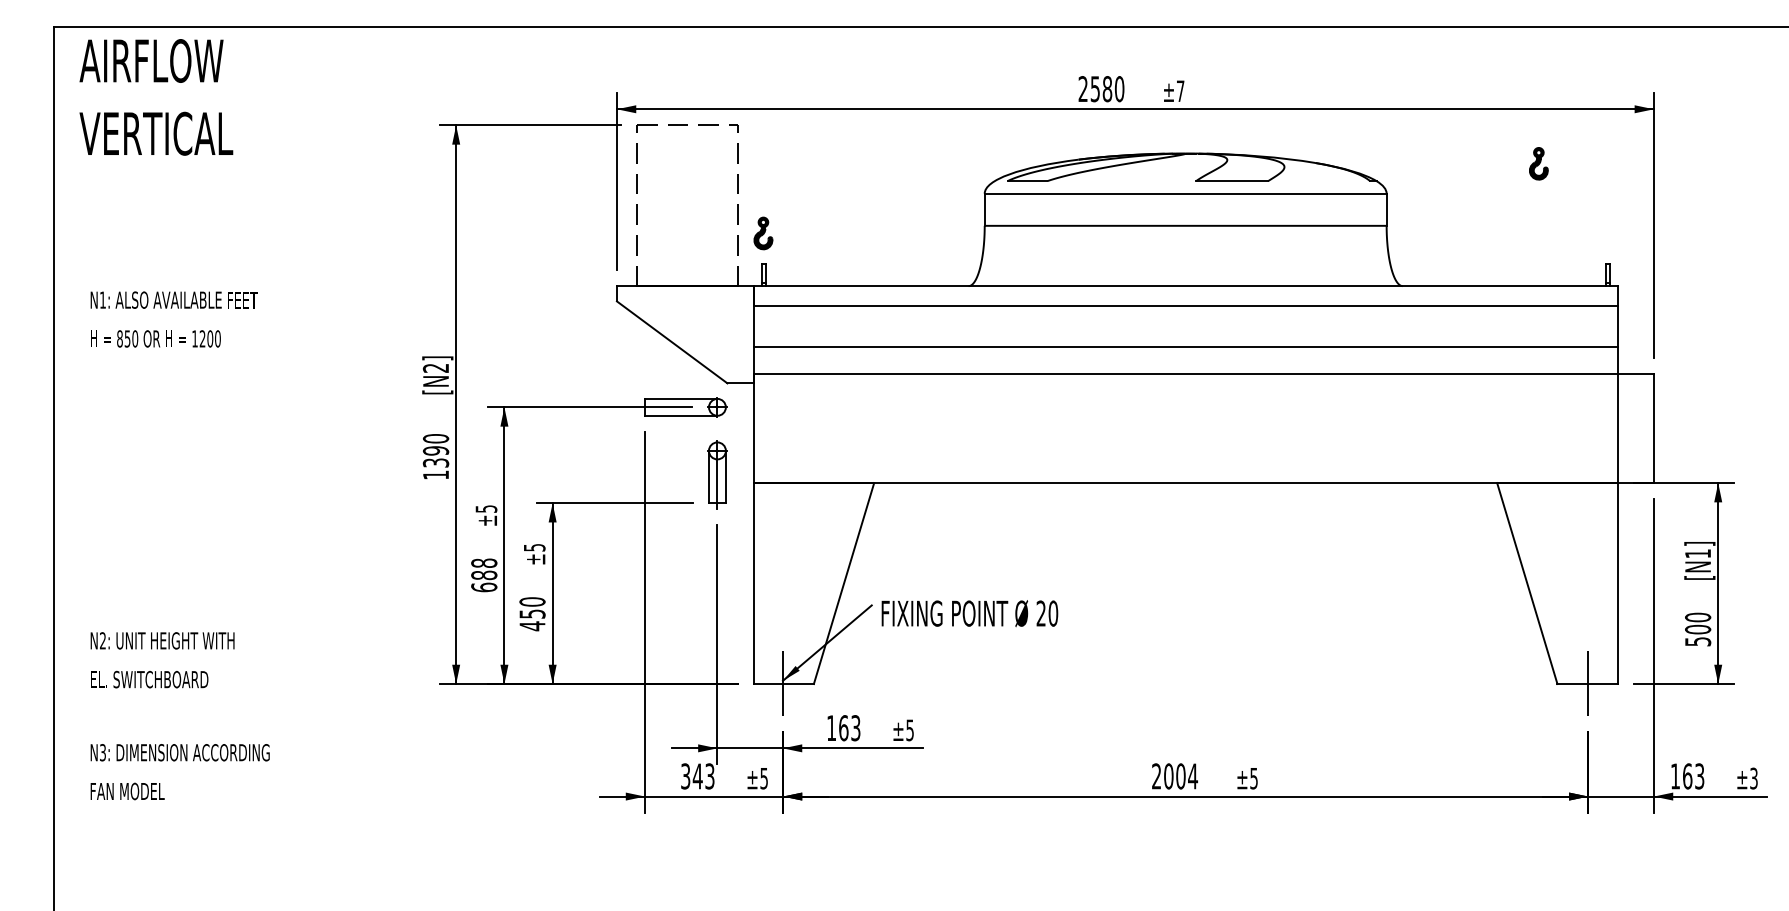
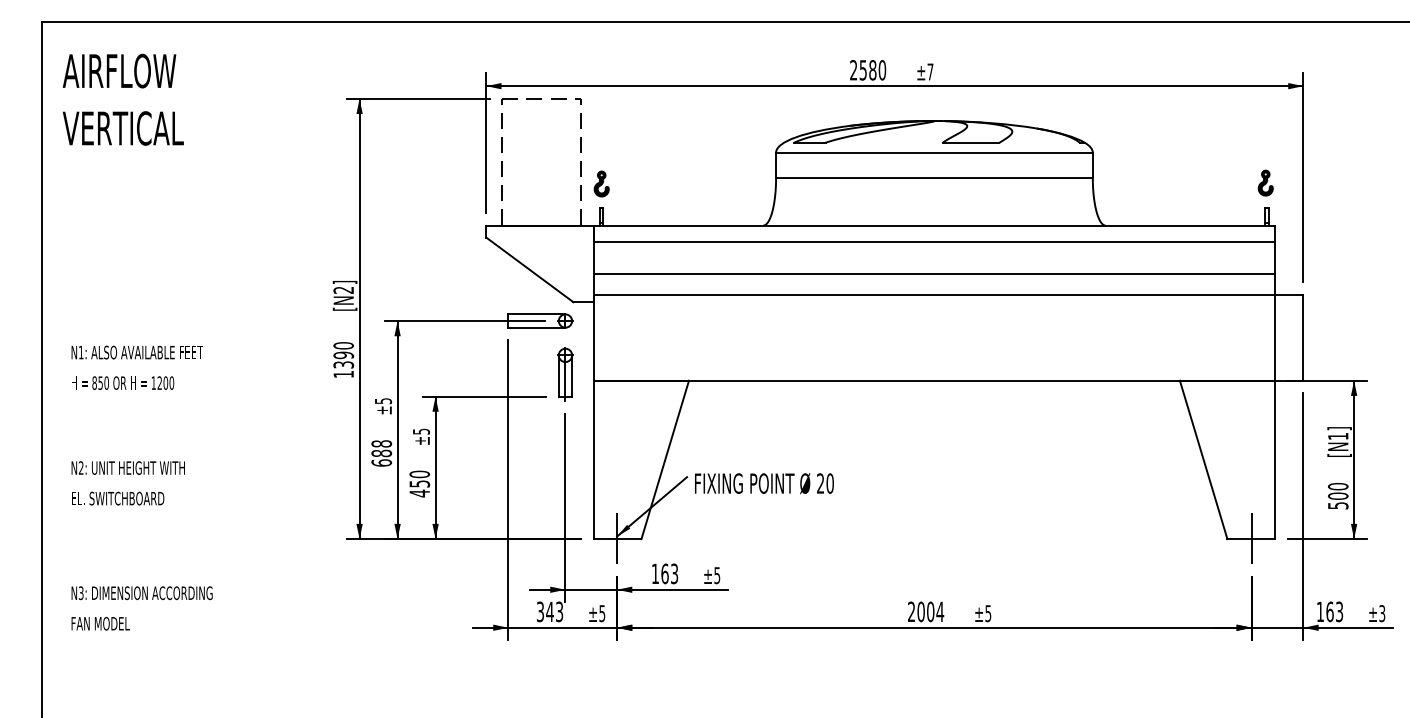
text: (155, 97) -> (122, 99), moved
part: (1538, 162) -> (1265, 182), moved
text: (173, 319) -> (136, 367), moved
text: (161, 660) -> (127, 483), moved

